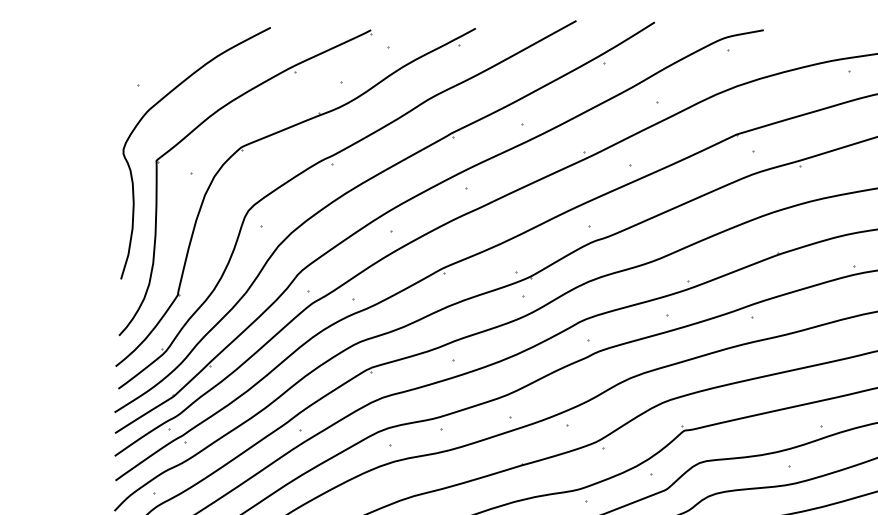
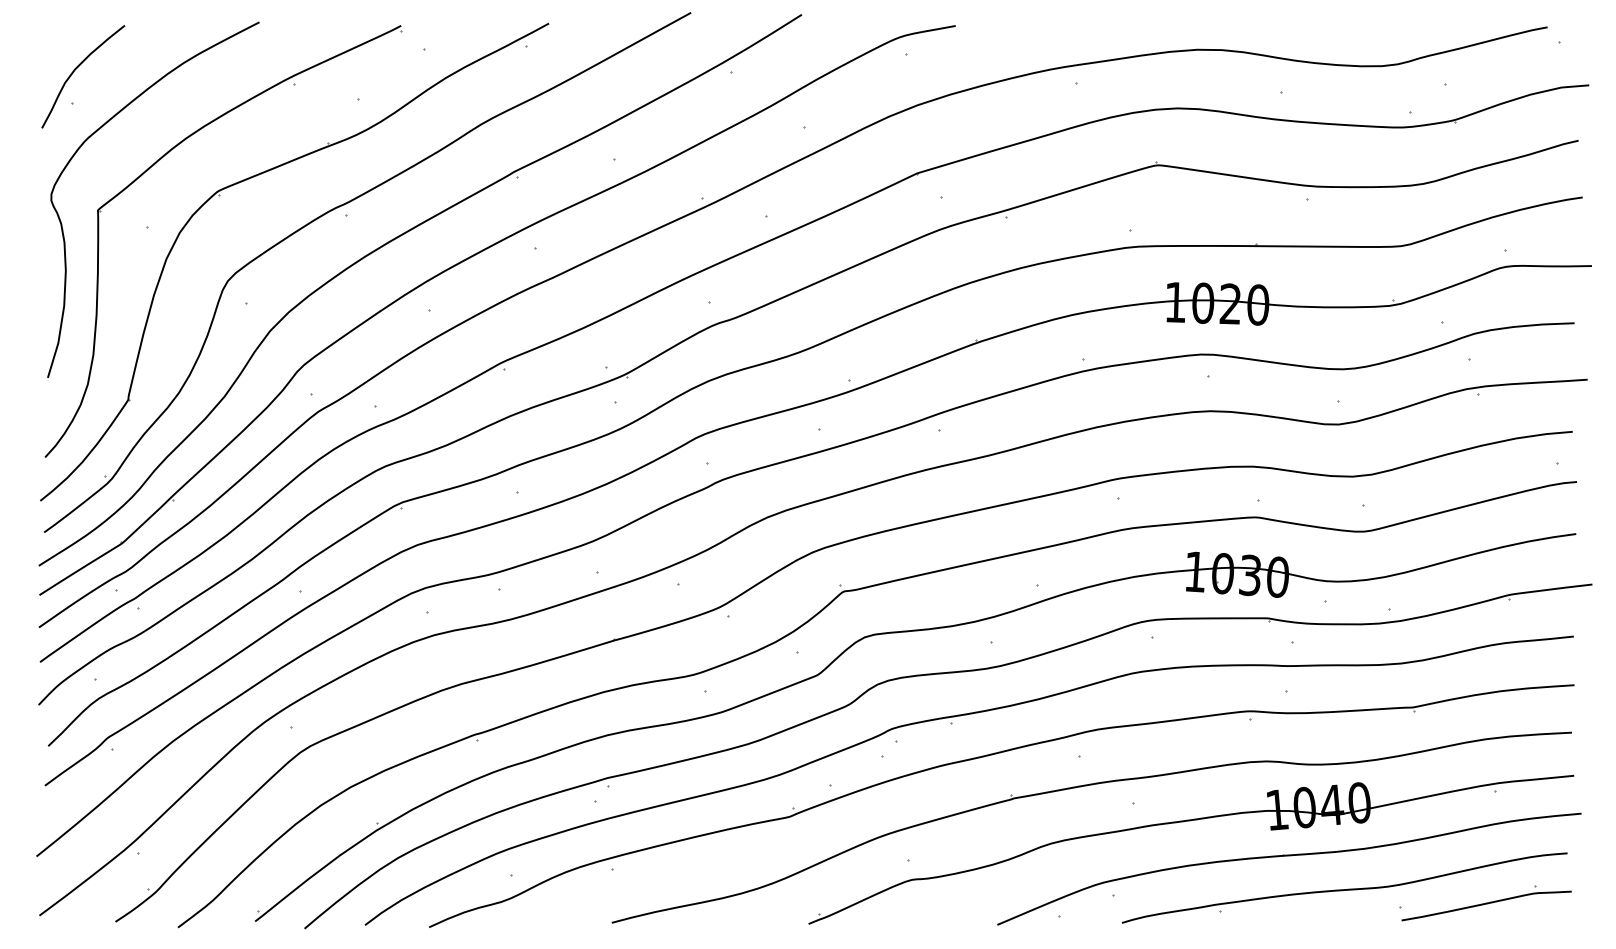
curve: (141, 61) -> (76, 69), added

